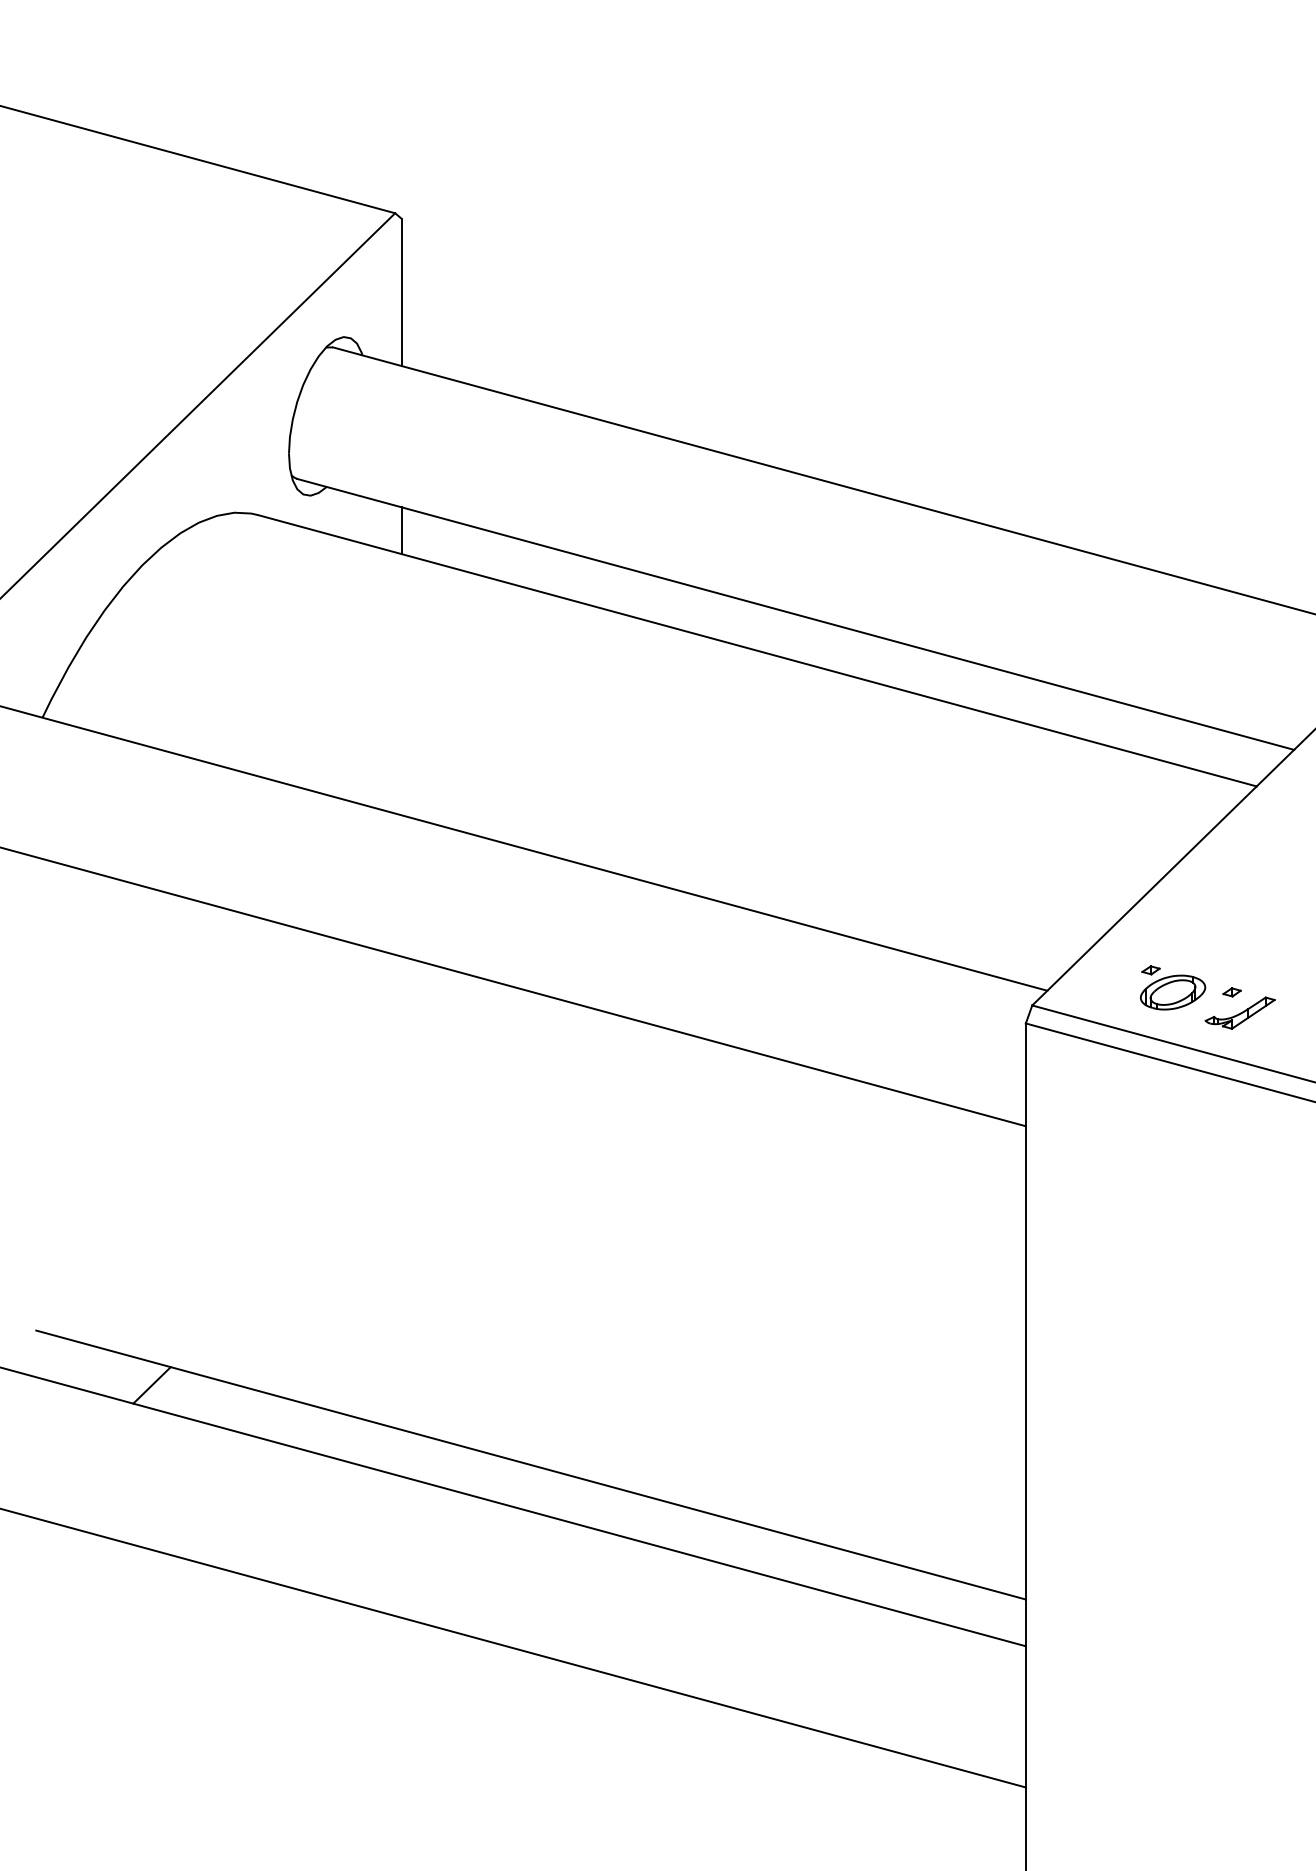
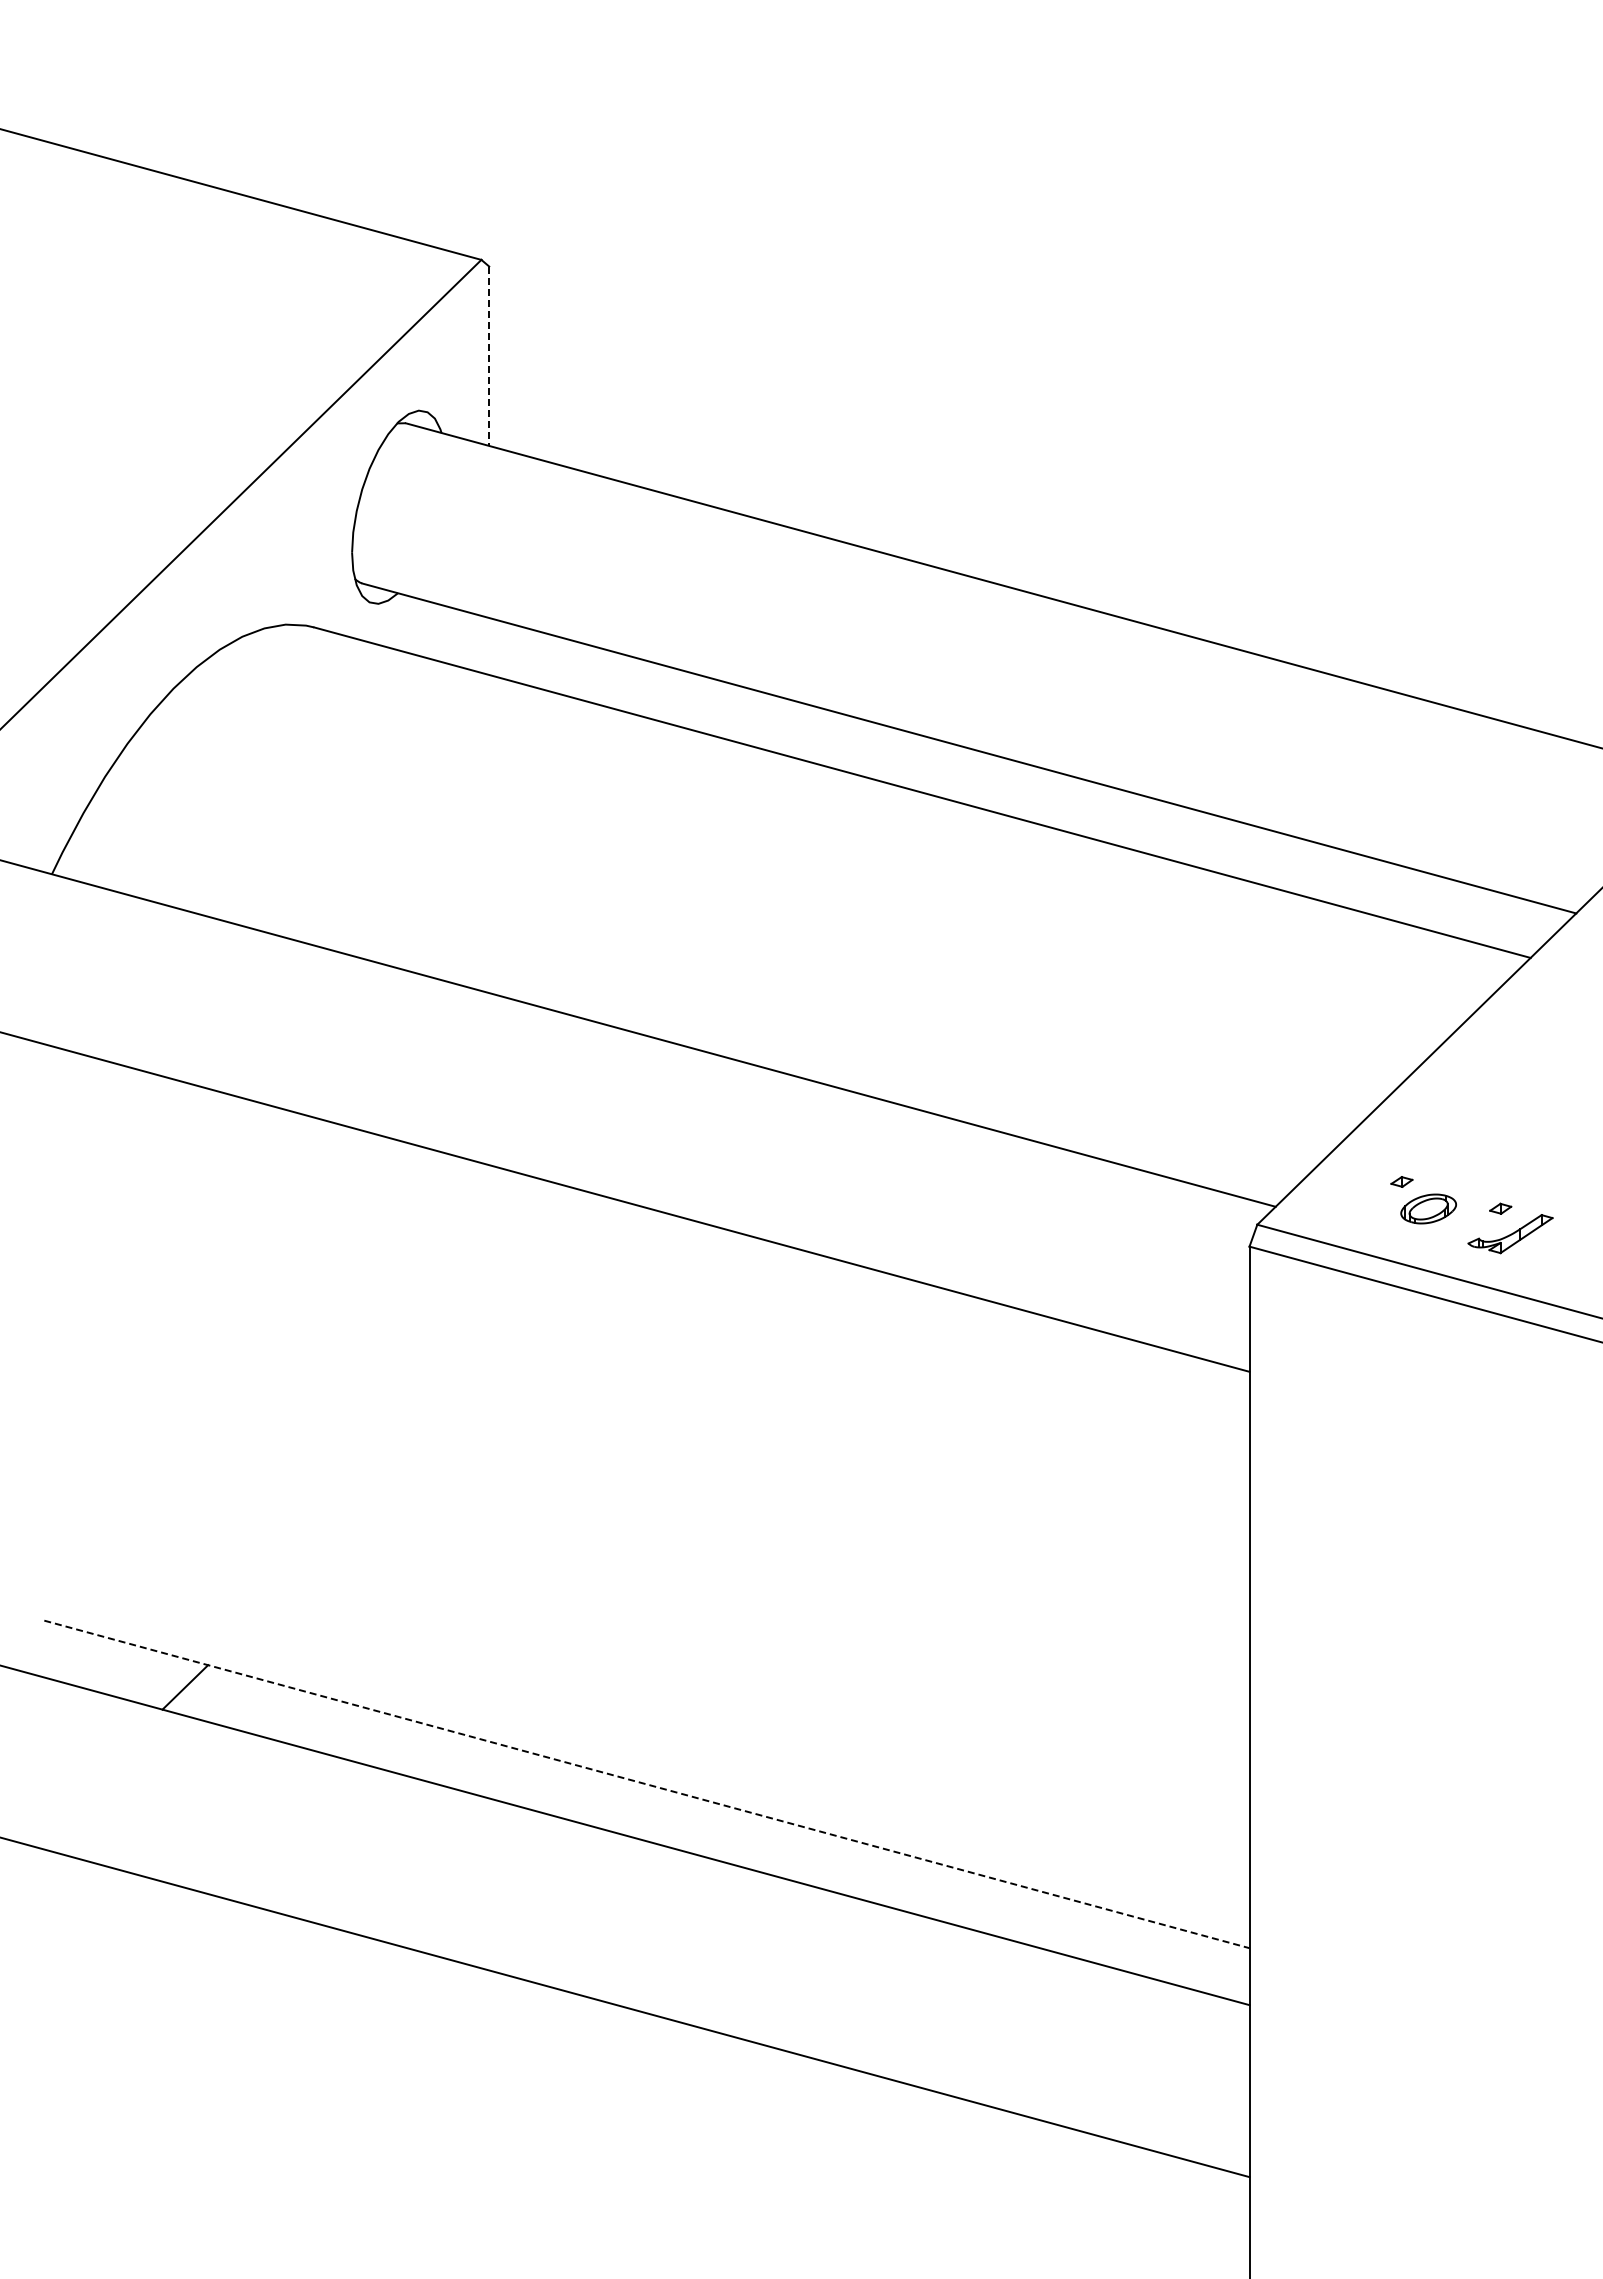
line: (401, 292) -> (489, 356), solid -> dashed
line: (401, 529) -> (489, 645), removed
part: (1172, 992) -> (1428, 1208), size x0.7
line: (531, 1465) -> (647, 1784), solid -> dashed

